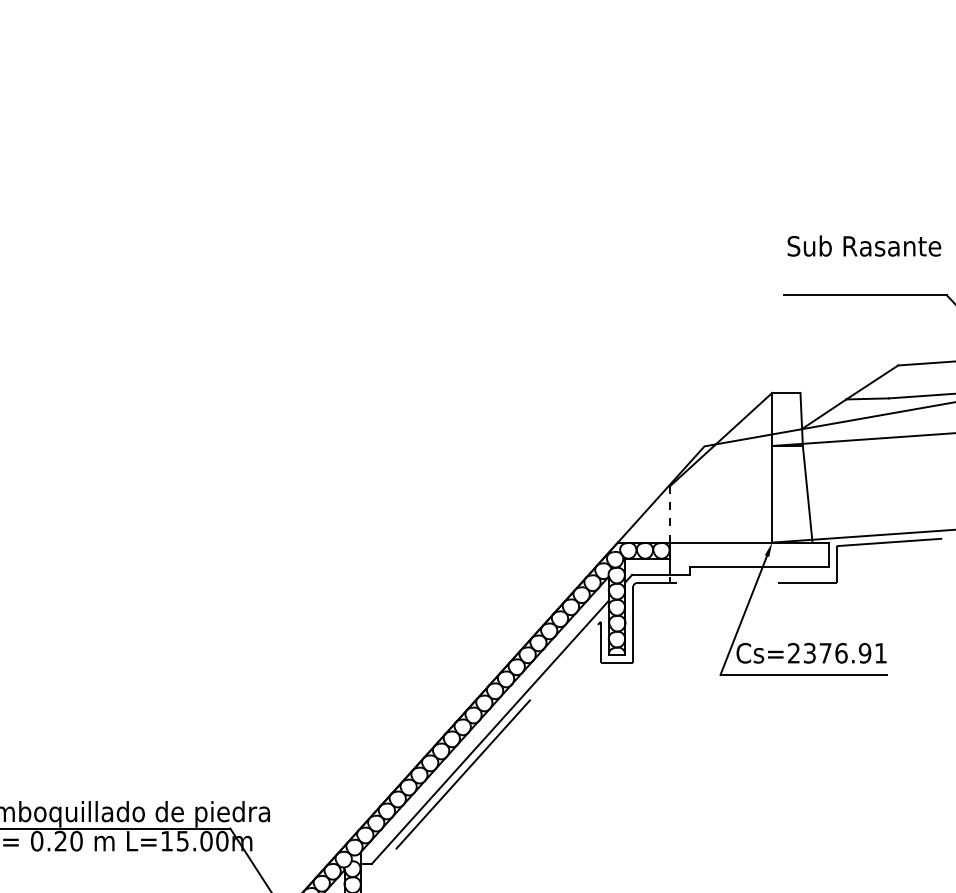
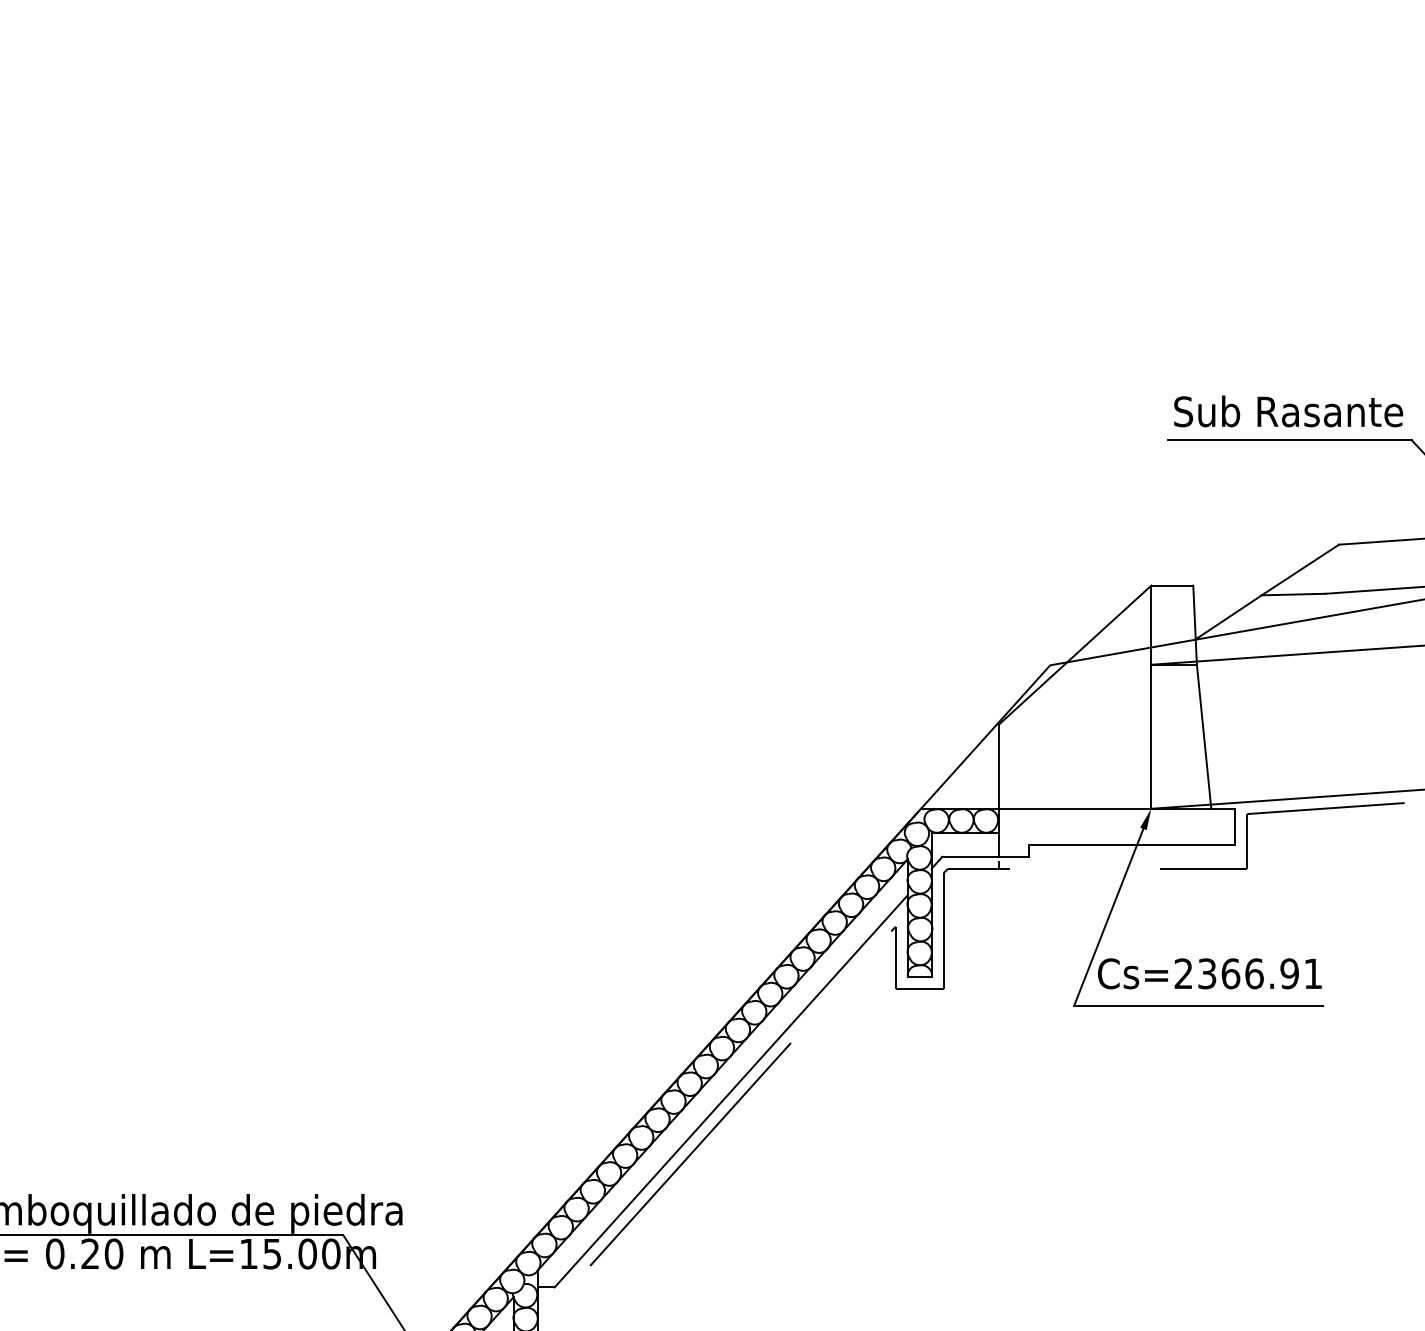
text: (864, 245) -> (1288, 410), moved
line: (670, 513) -> (999, 765), dashed -> solid
text: (825, 652) -> (1230, 972), Cs=2376.91 -> Cs=2366.91

